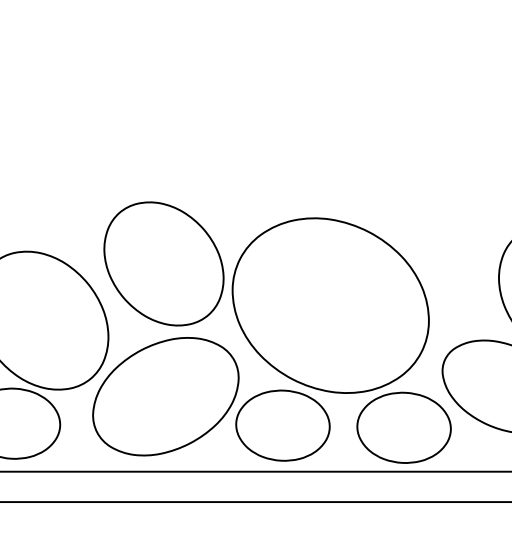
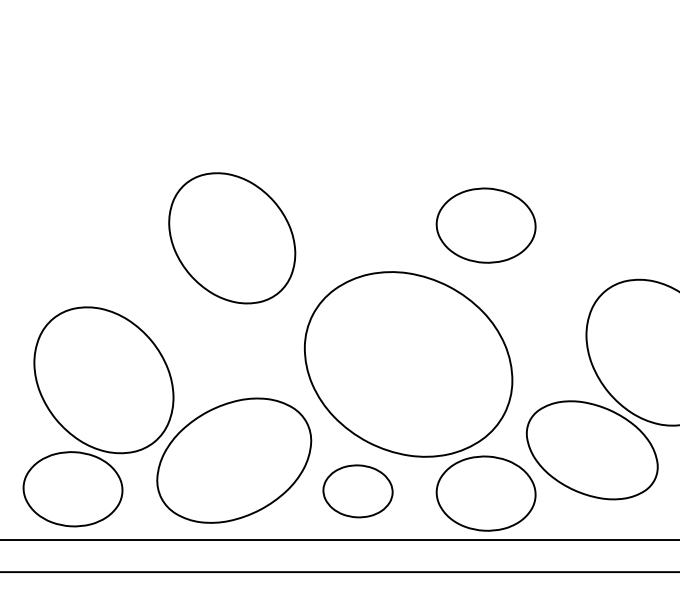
part: (403, 174) -> (485, 225), added
part: (164, 264) -> (232, 238), moved
part: (282, 425) -> (357, 491), size x0.7

